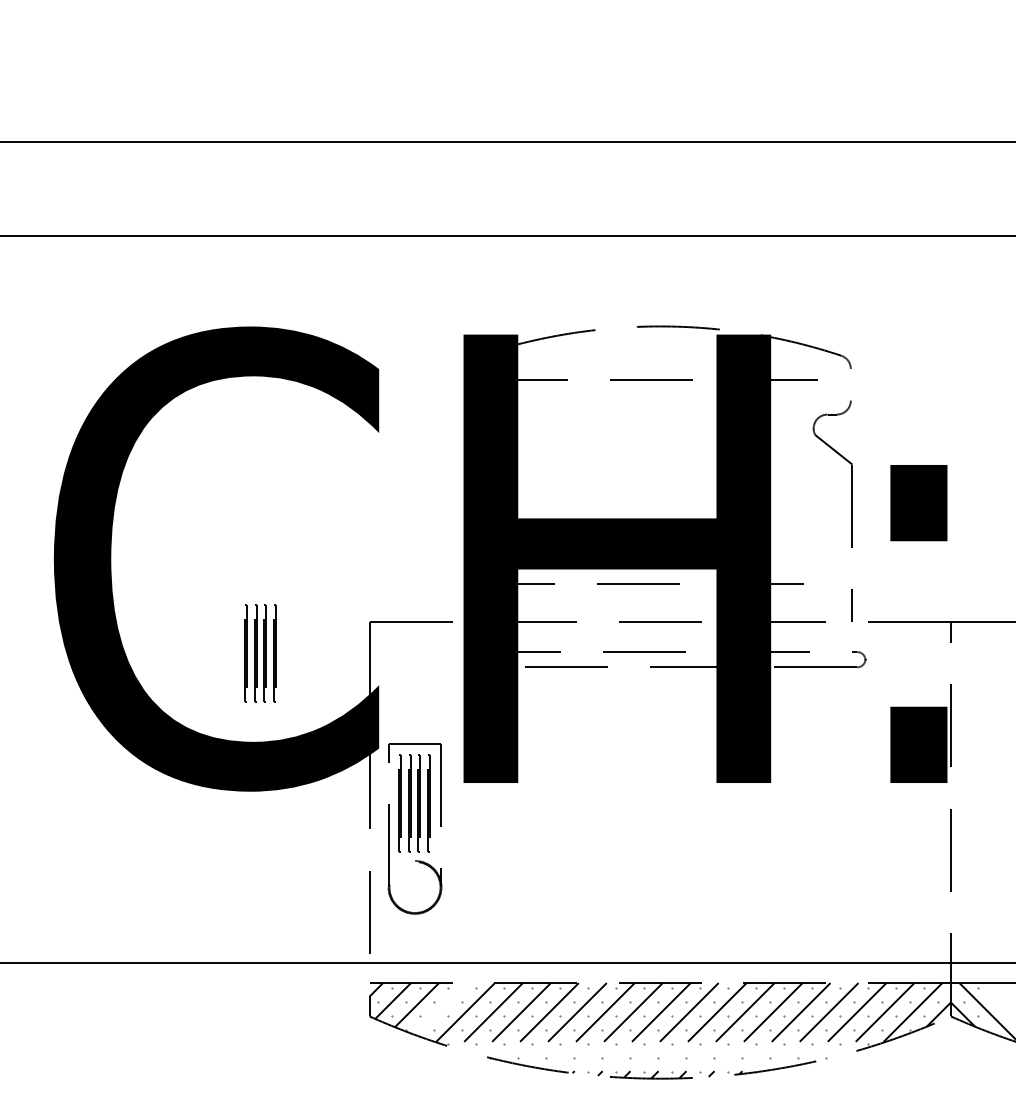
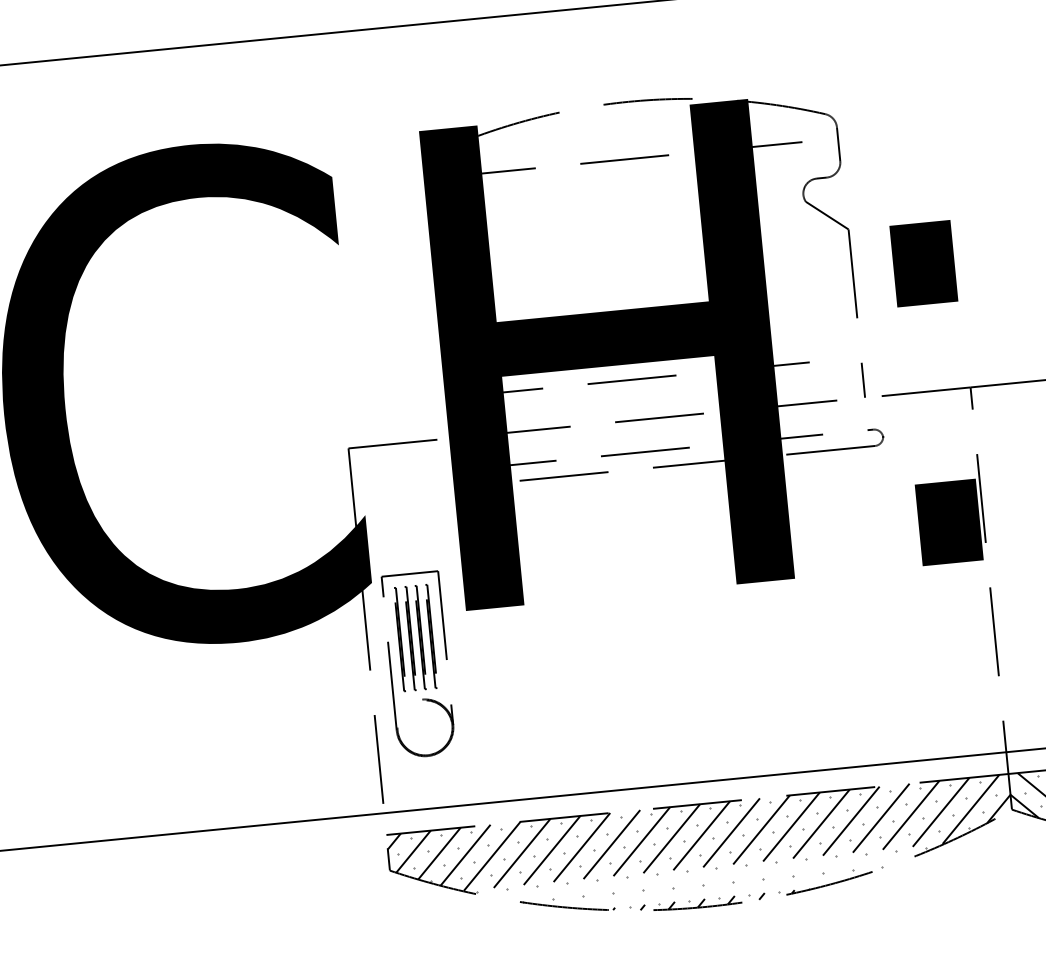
line: (850, 384) -> (838, 143), added
part: (260, 653) -> (235, 493), removed
line: (440, 1008) -> (464, 854), added

